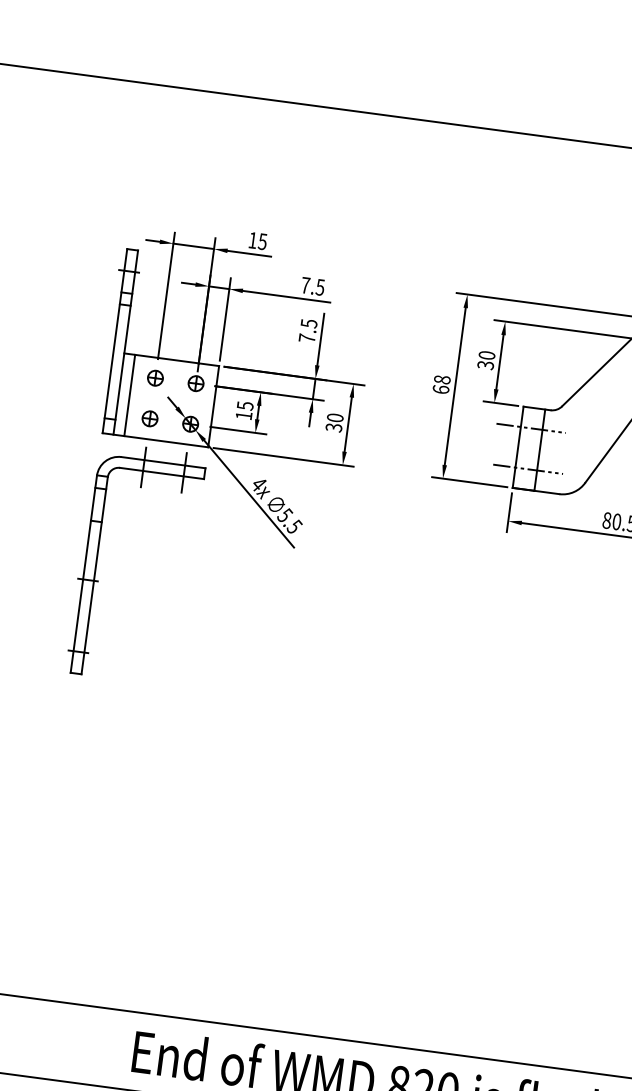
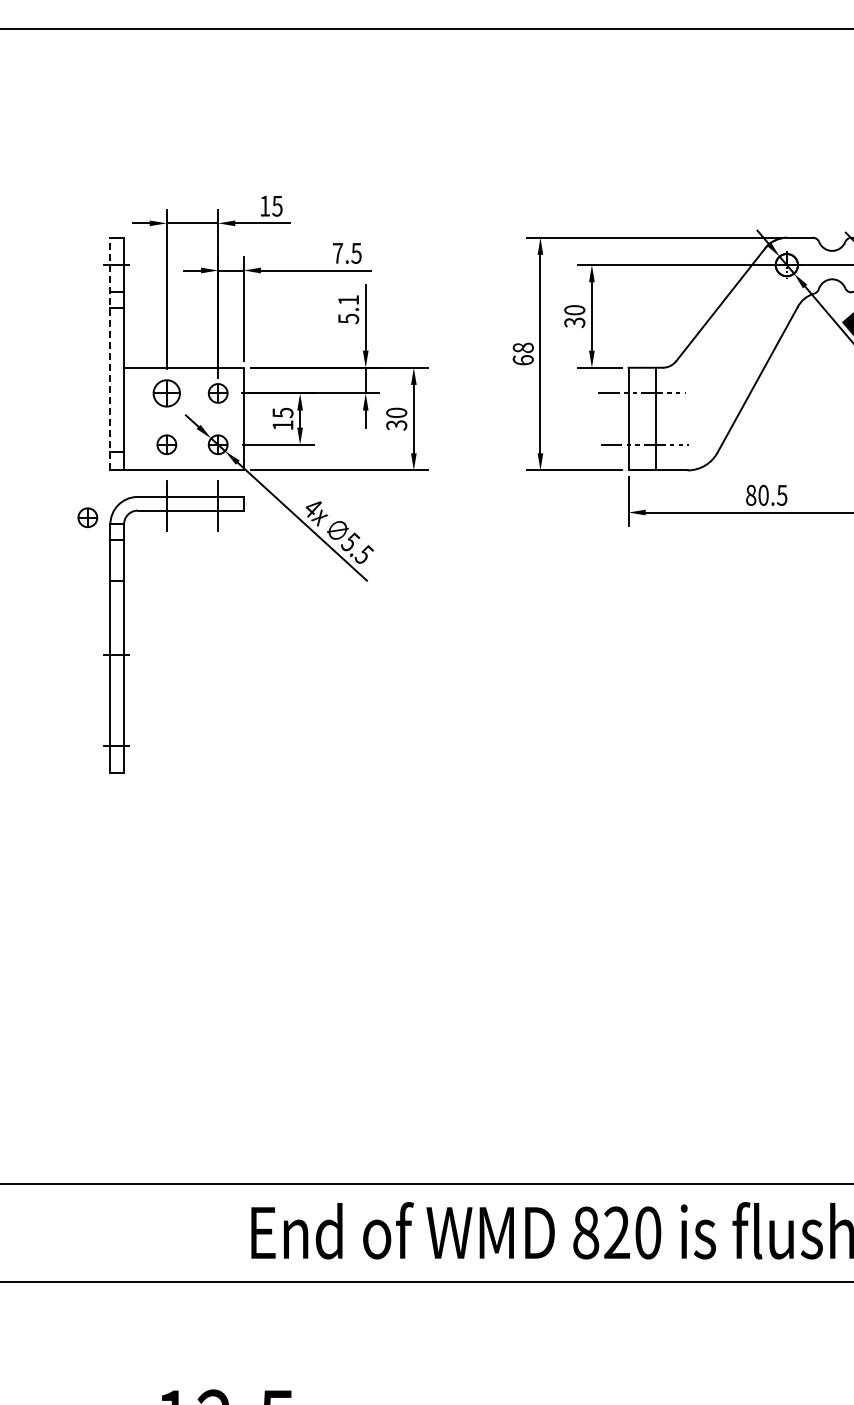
text: (308, 331) -> (348, 309), 7.5 -> 5.1
line: (115, 340) -> (110, 353), solid -> dashed
part: (155, 378) -> (166, 393), size x1.4
line: (129, 394) -> (137, 418), removed
part: (79, 468) -> (87, 517), added

